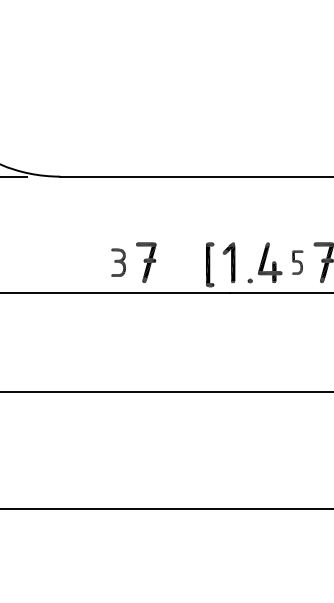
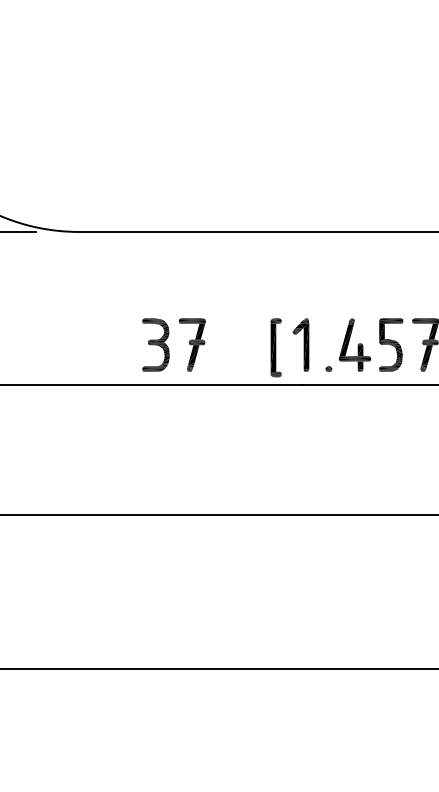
part: (118, 262) -> (155, 344), size x1.43
part: (297, 262) -> (391, 344), size x1.67

